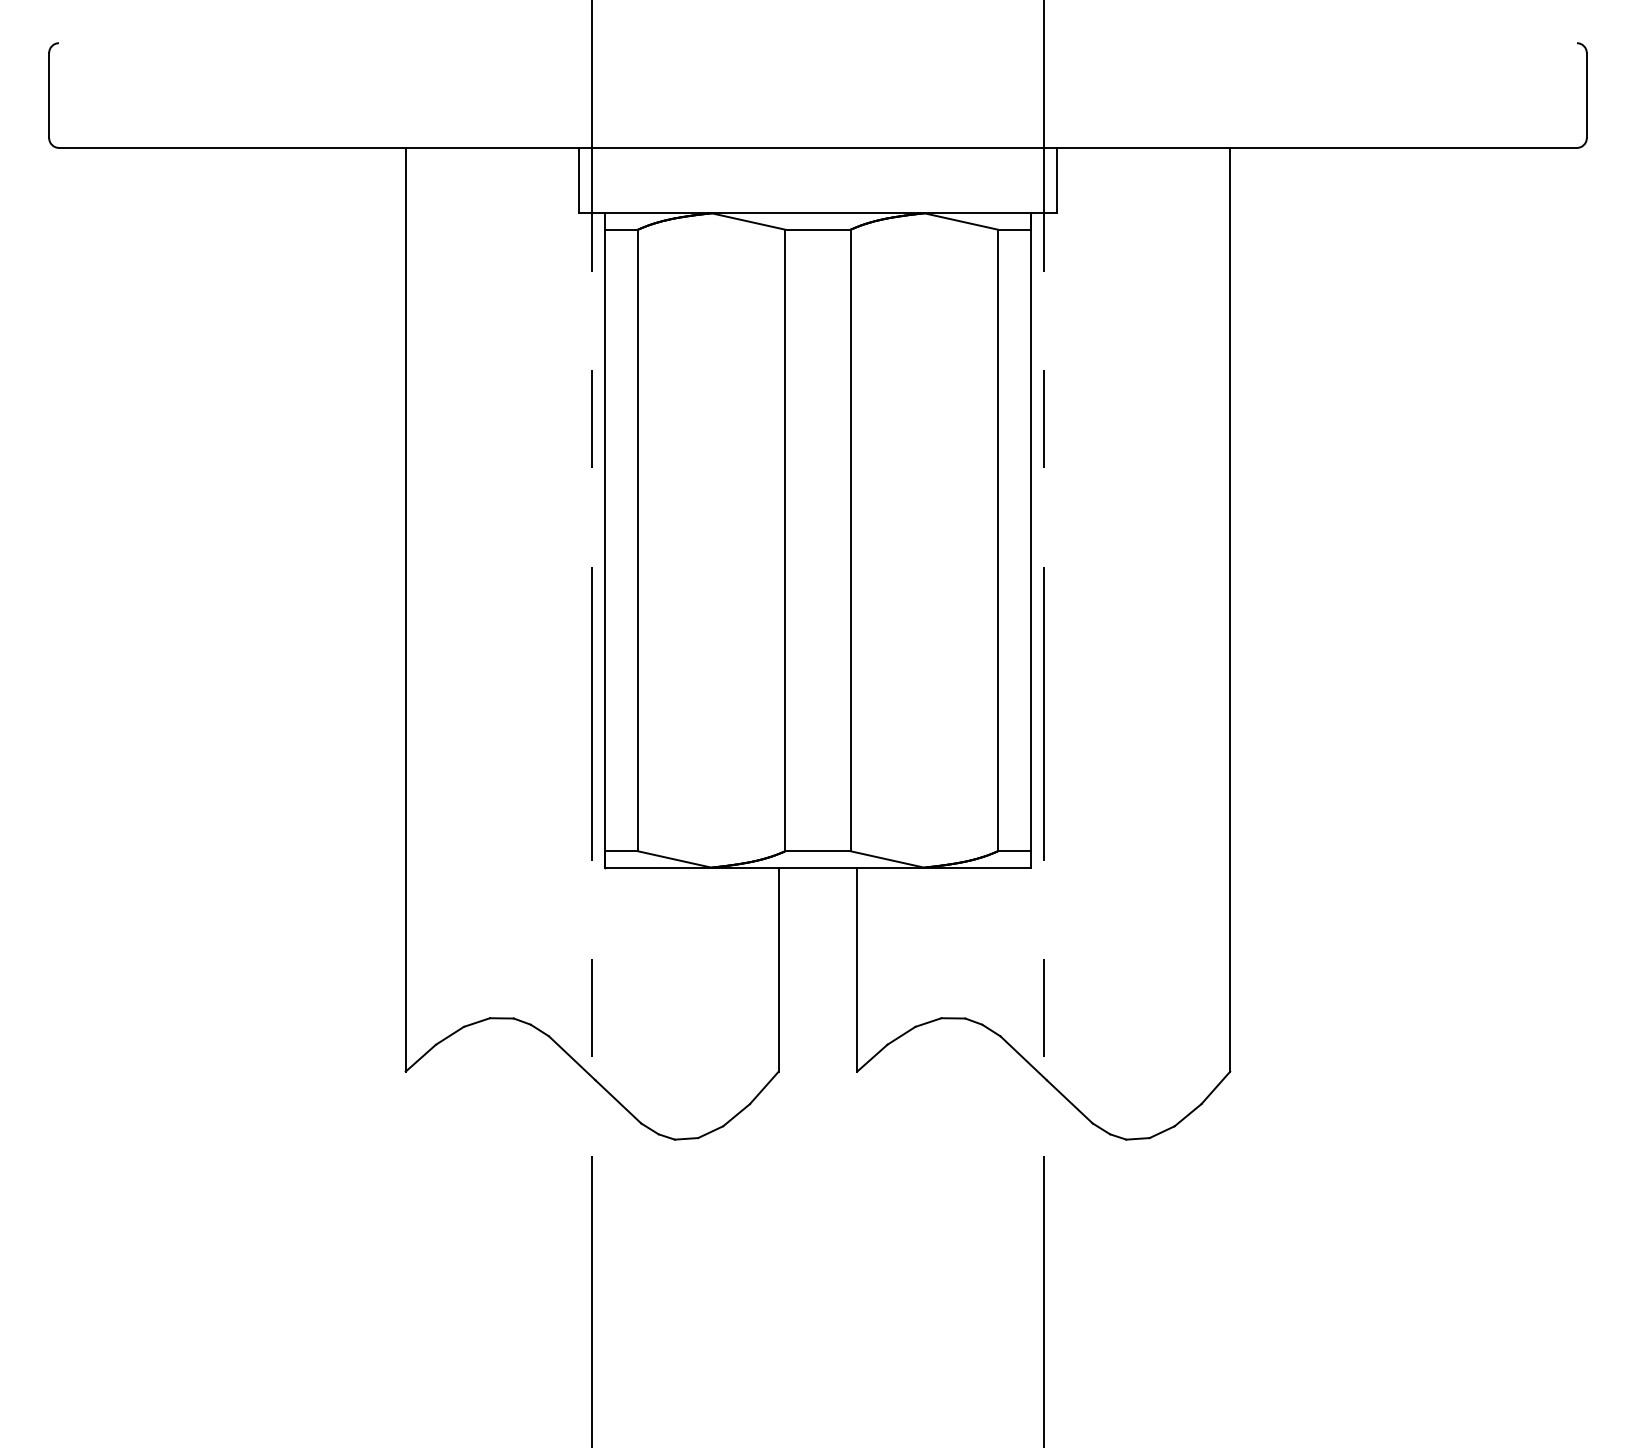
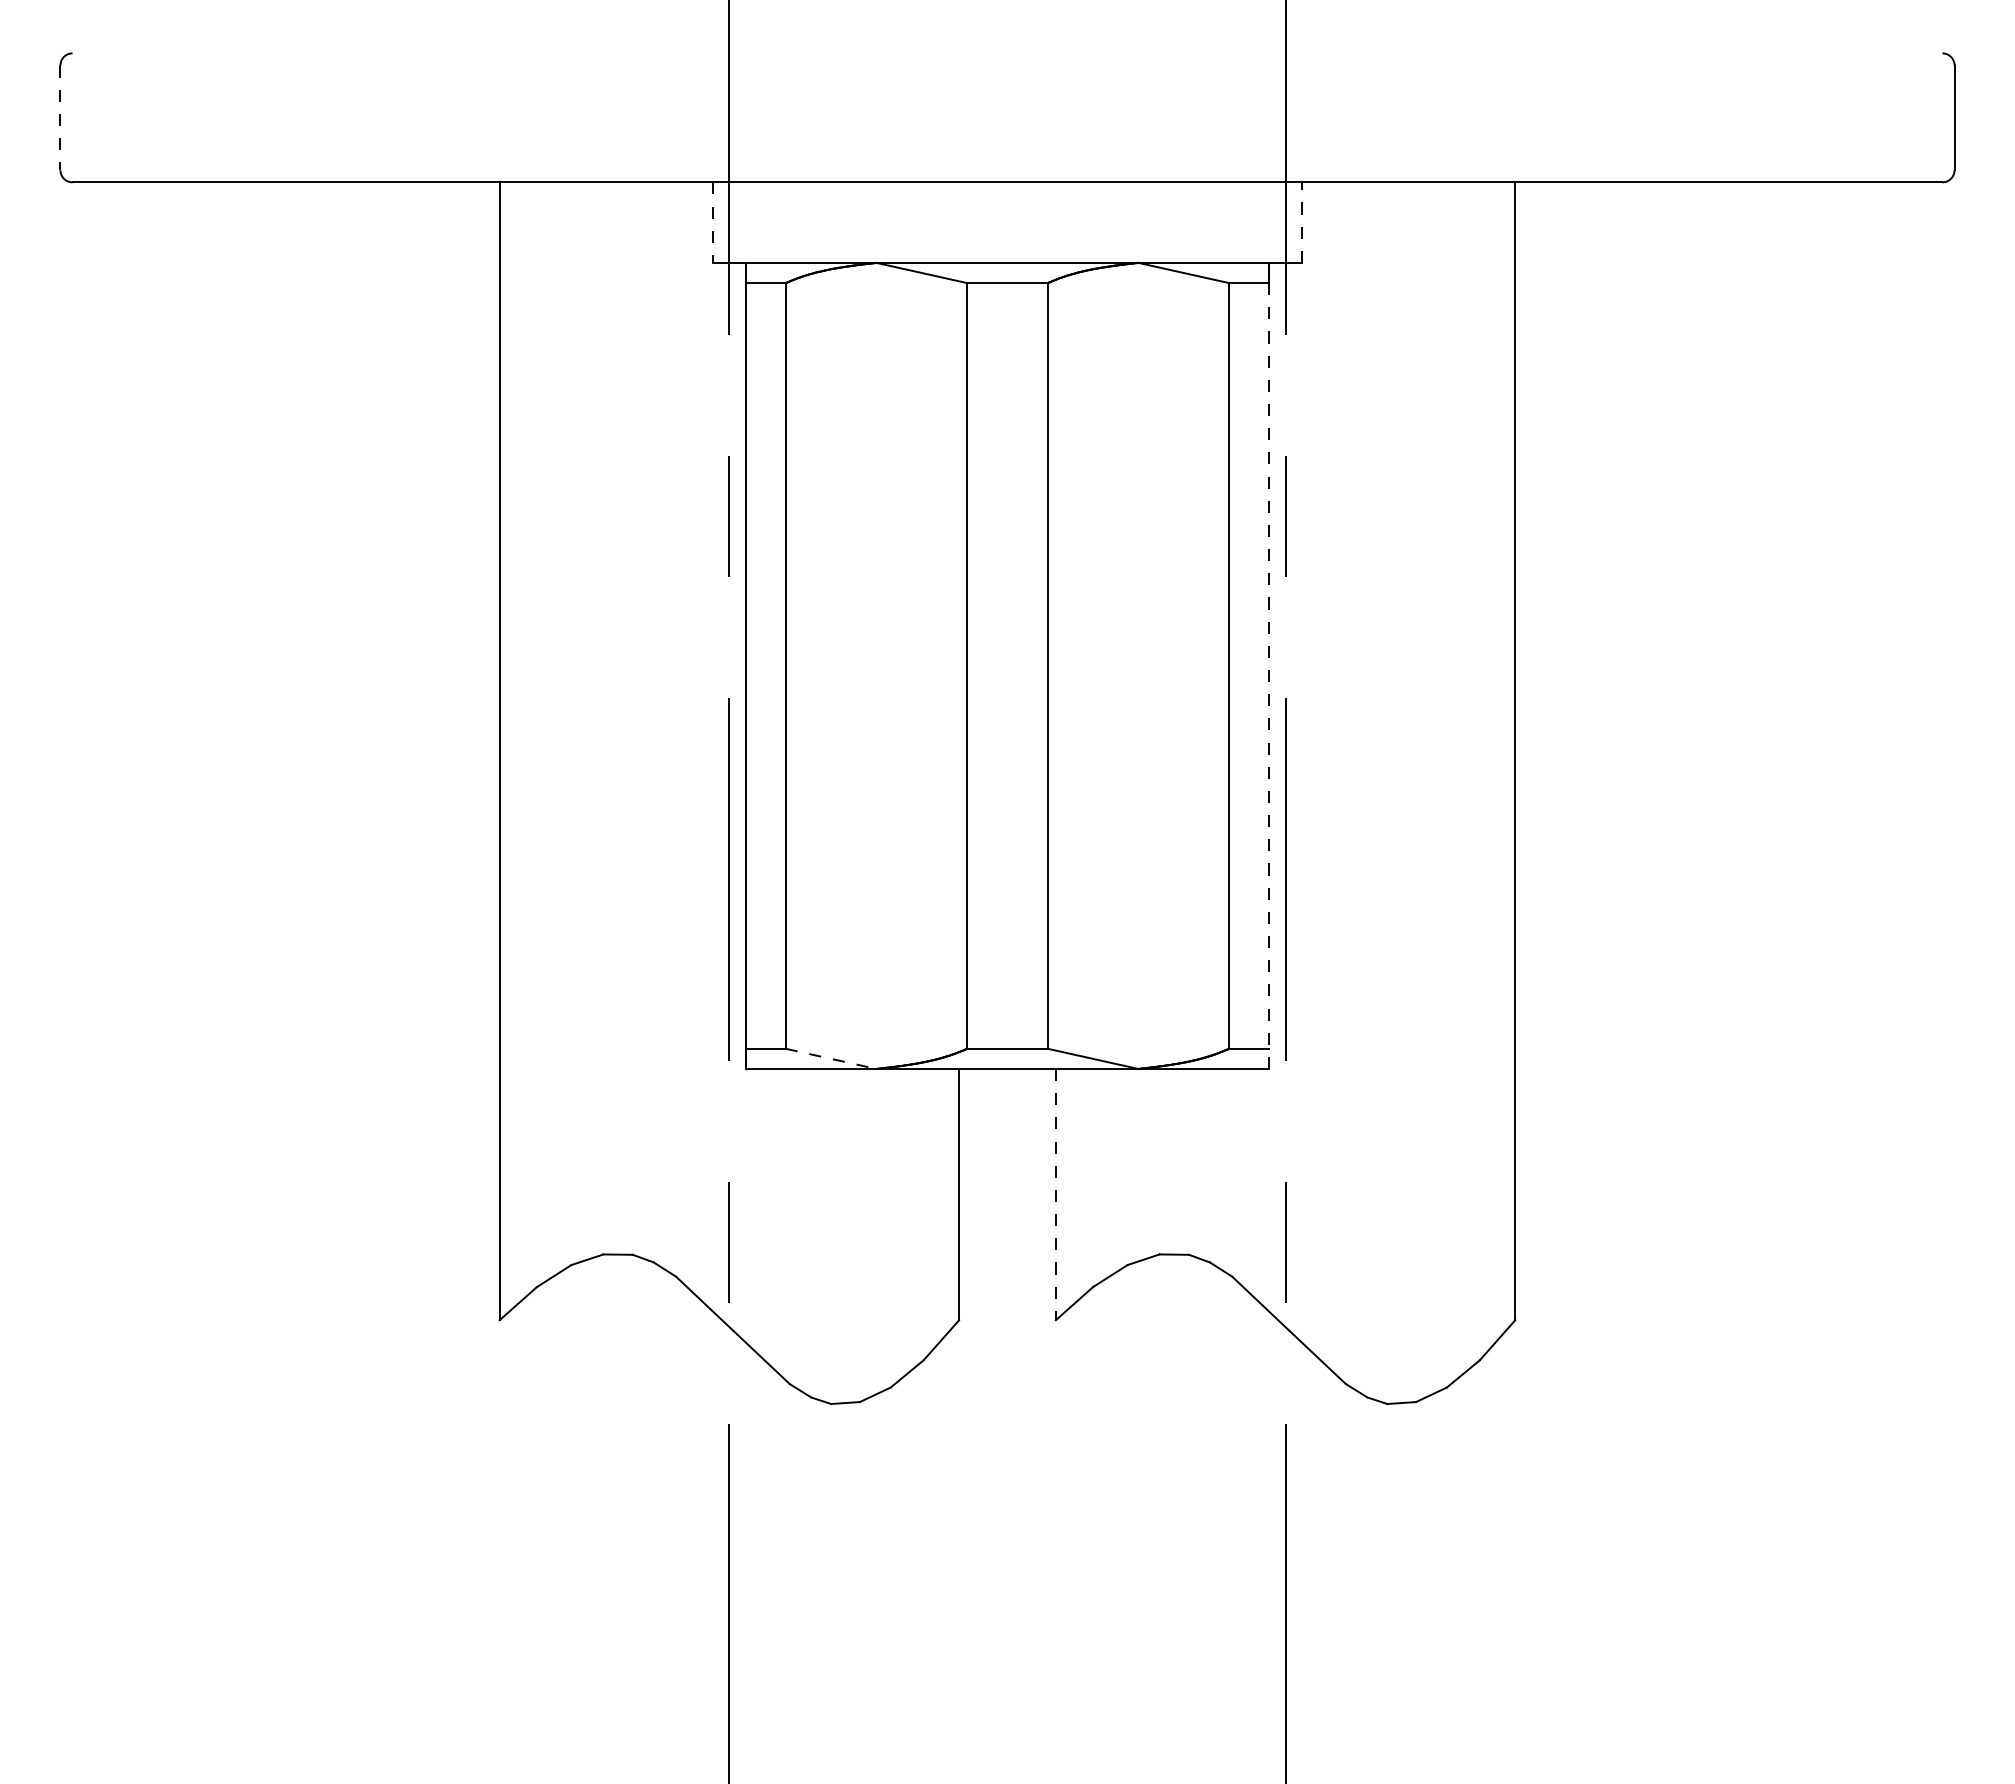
line: (49, 96) -> (60, 118), solid -> dashed
line: (1056, 180) -> (1301, 222), solid -> dashed
line: (579, 181) -> (713, 223), solid -> dashed
line: (1030, 549) -> (1269, 676), solid -> dashed
line: (675, 859) -> (831, 1058), solid -> dashed
line: (856, 969) -> (1055, 1194), solid -> dashed

